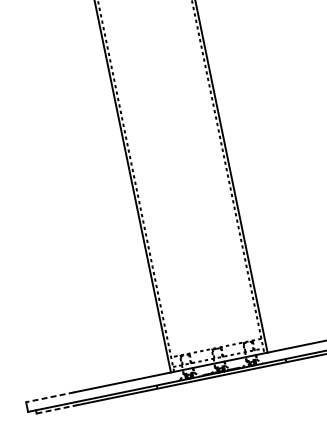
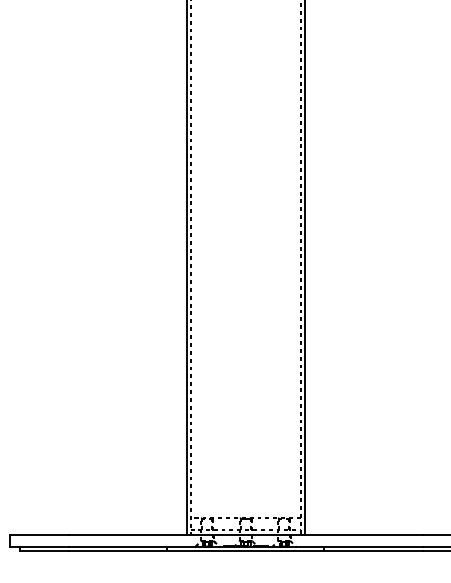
line: (50, 397) -> (39, 535), dashed -> solid
line: (56, 409) -> (44, 551), dashed -> solid

